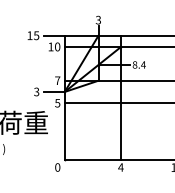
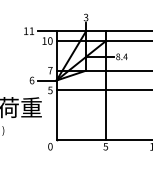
text: (36, 35) -> (31, 31), 15 -> 11
text: (36, 91) -> (31, 80), 3 -> 6
text: (120, 167) -> (105, 146), 4 -> 5

